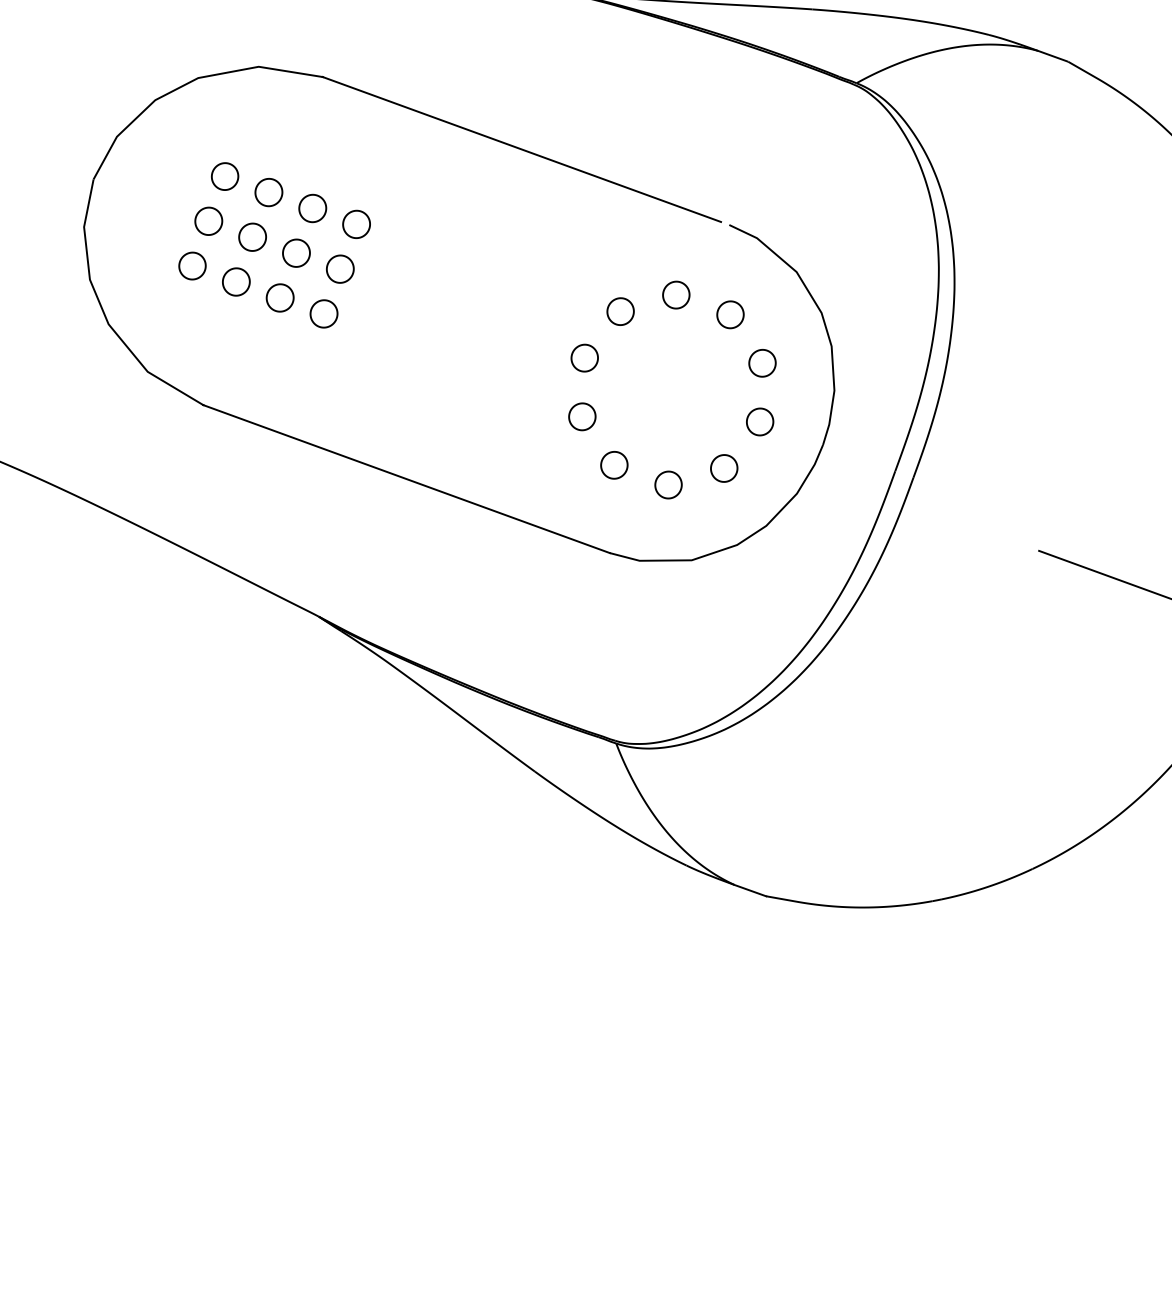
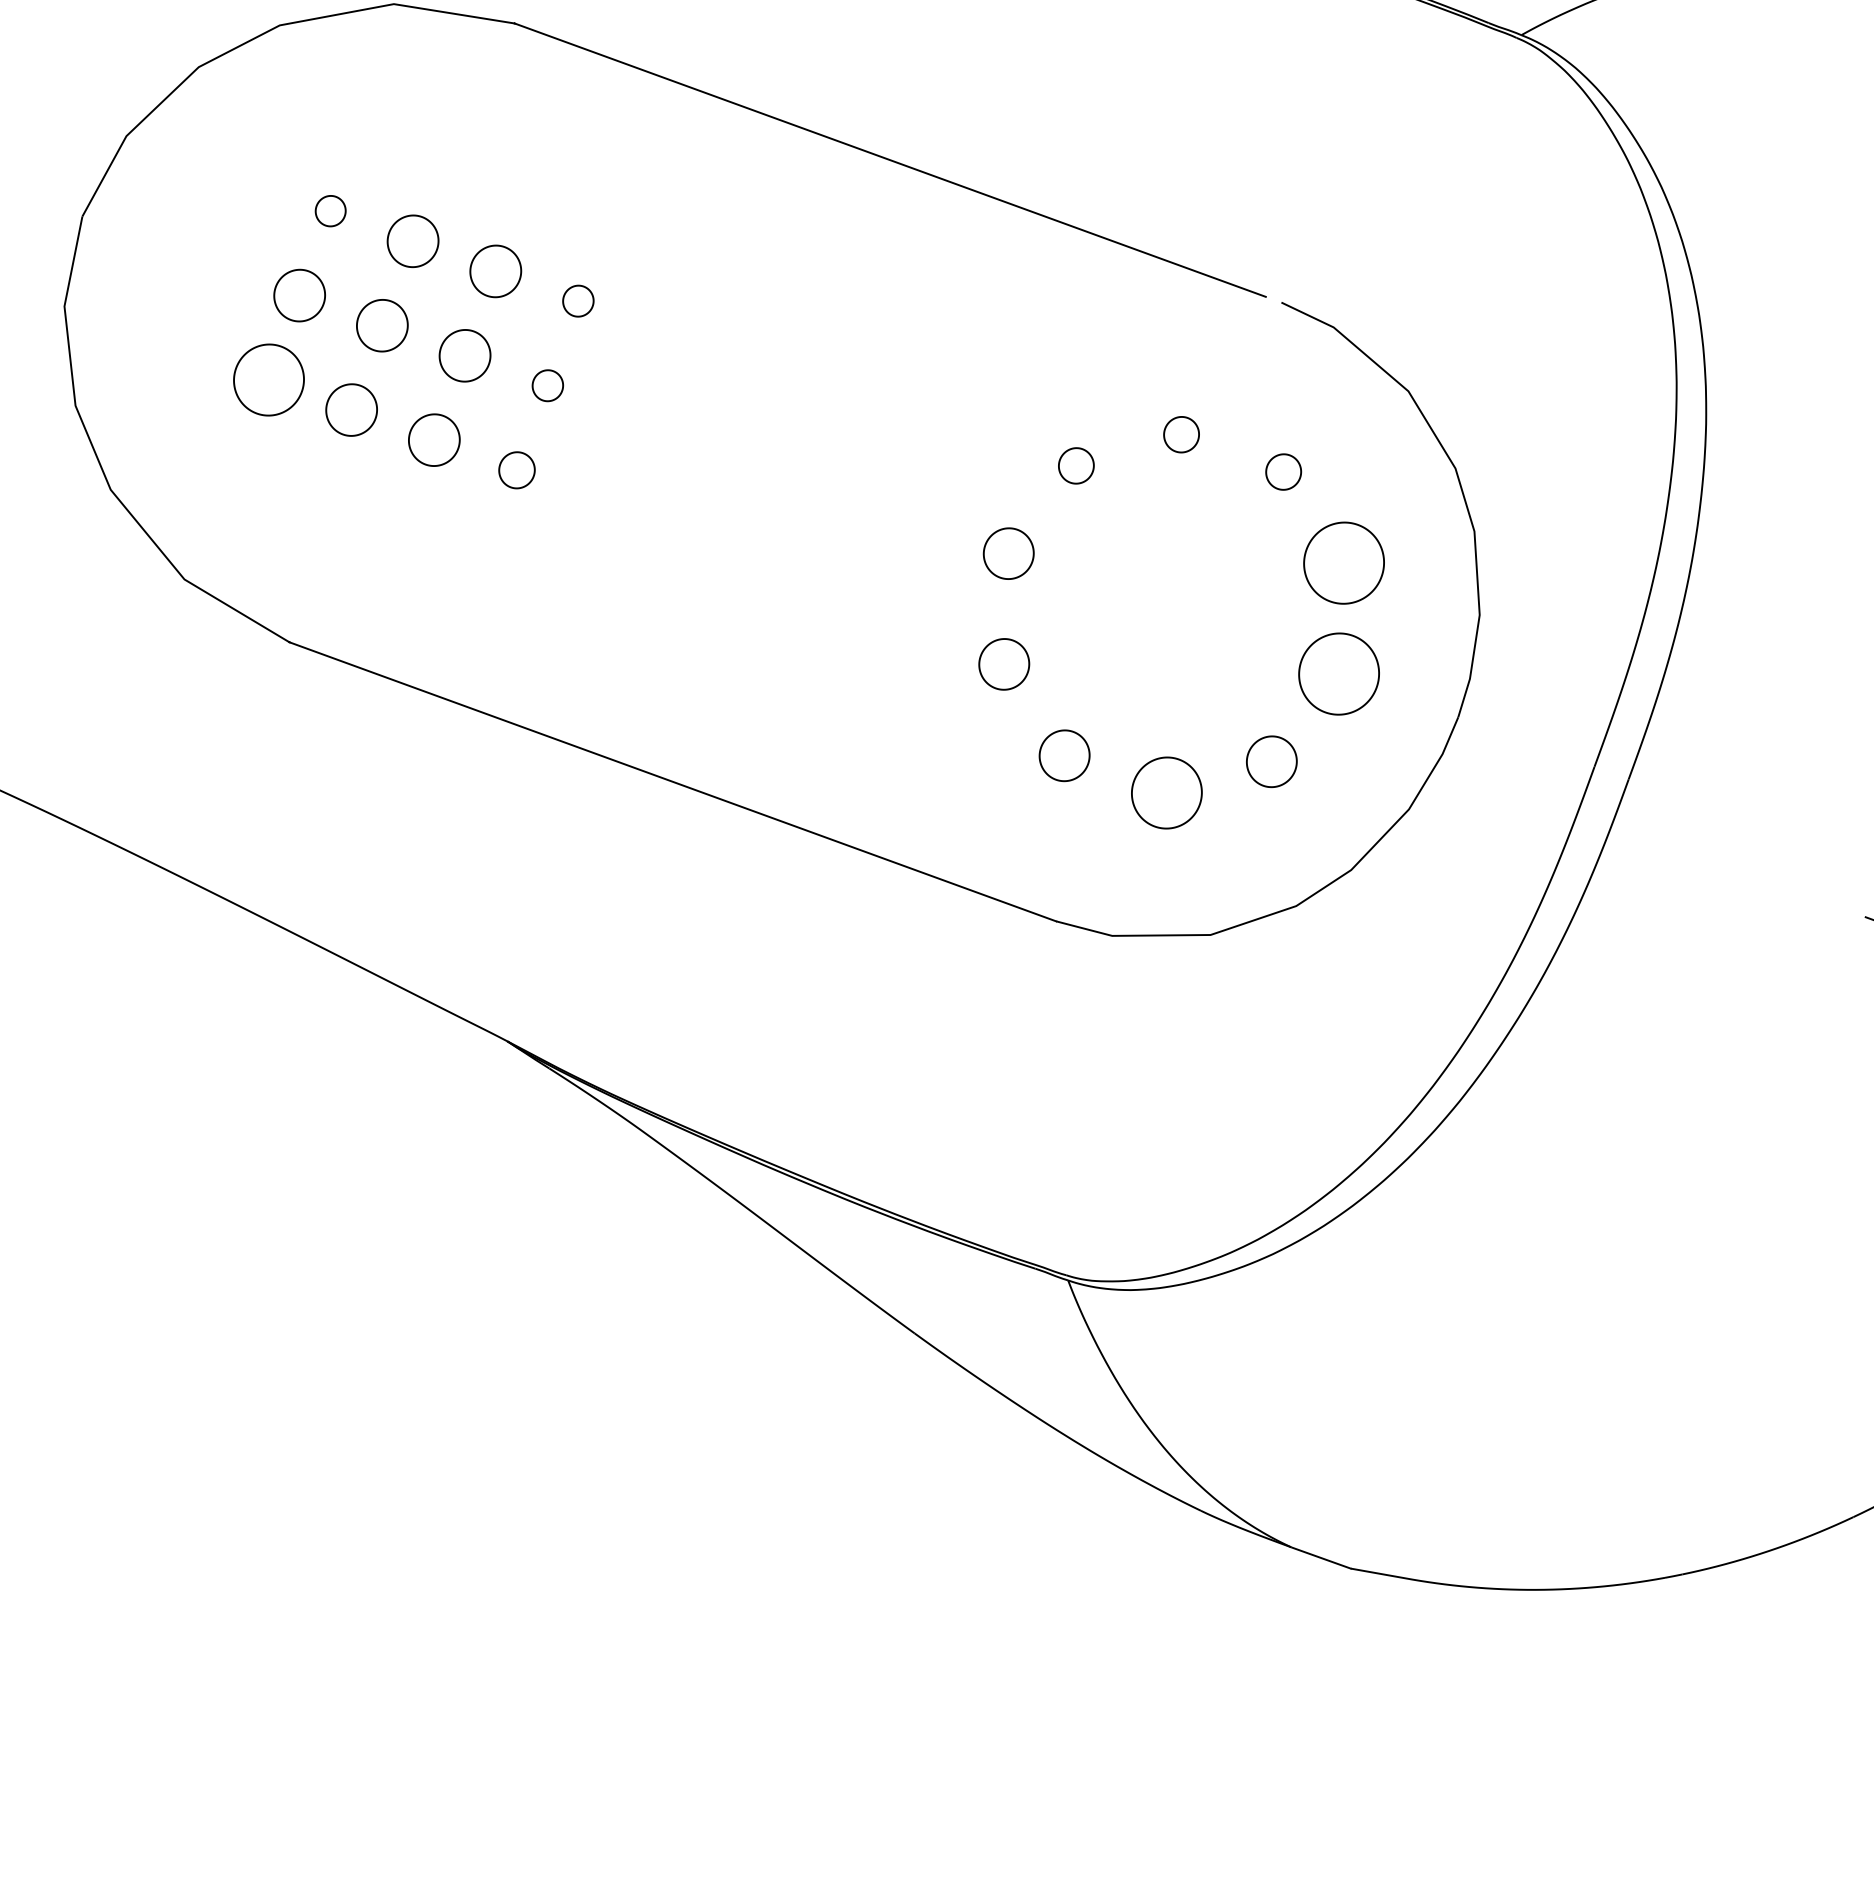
part: (225, 176) -> (331, 211), size x0.6
part: (356, 223) -> (578, 299), size x0.6
part: (192, 265) -> (268, 378), size x1.4
part: (340, 268) -> (548, 384), size x0.6
part: (676, 294) -> (1181, 433), size x0.7
part: (620, 311) -> (1076, 465), size x0.7
part: (323, 313) -> (516, 469), size x0.7
part: (730, 314) -> (1283, 471), size x0.7
part: (762, 363) -> (1344, 563), size x1.6
part: (760, 421) -> (1340, 673), size x1.6
part: (668, 484) -> (1166, 791), size x1.4

